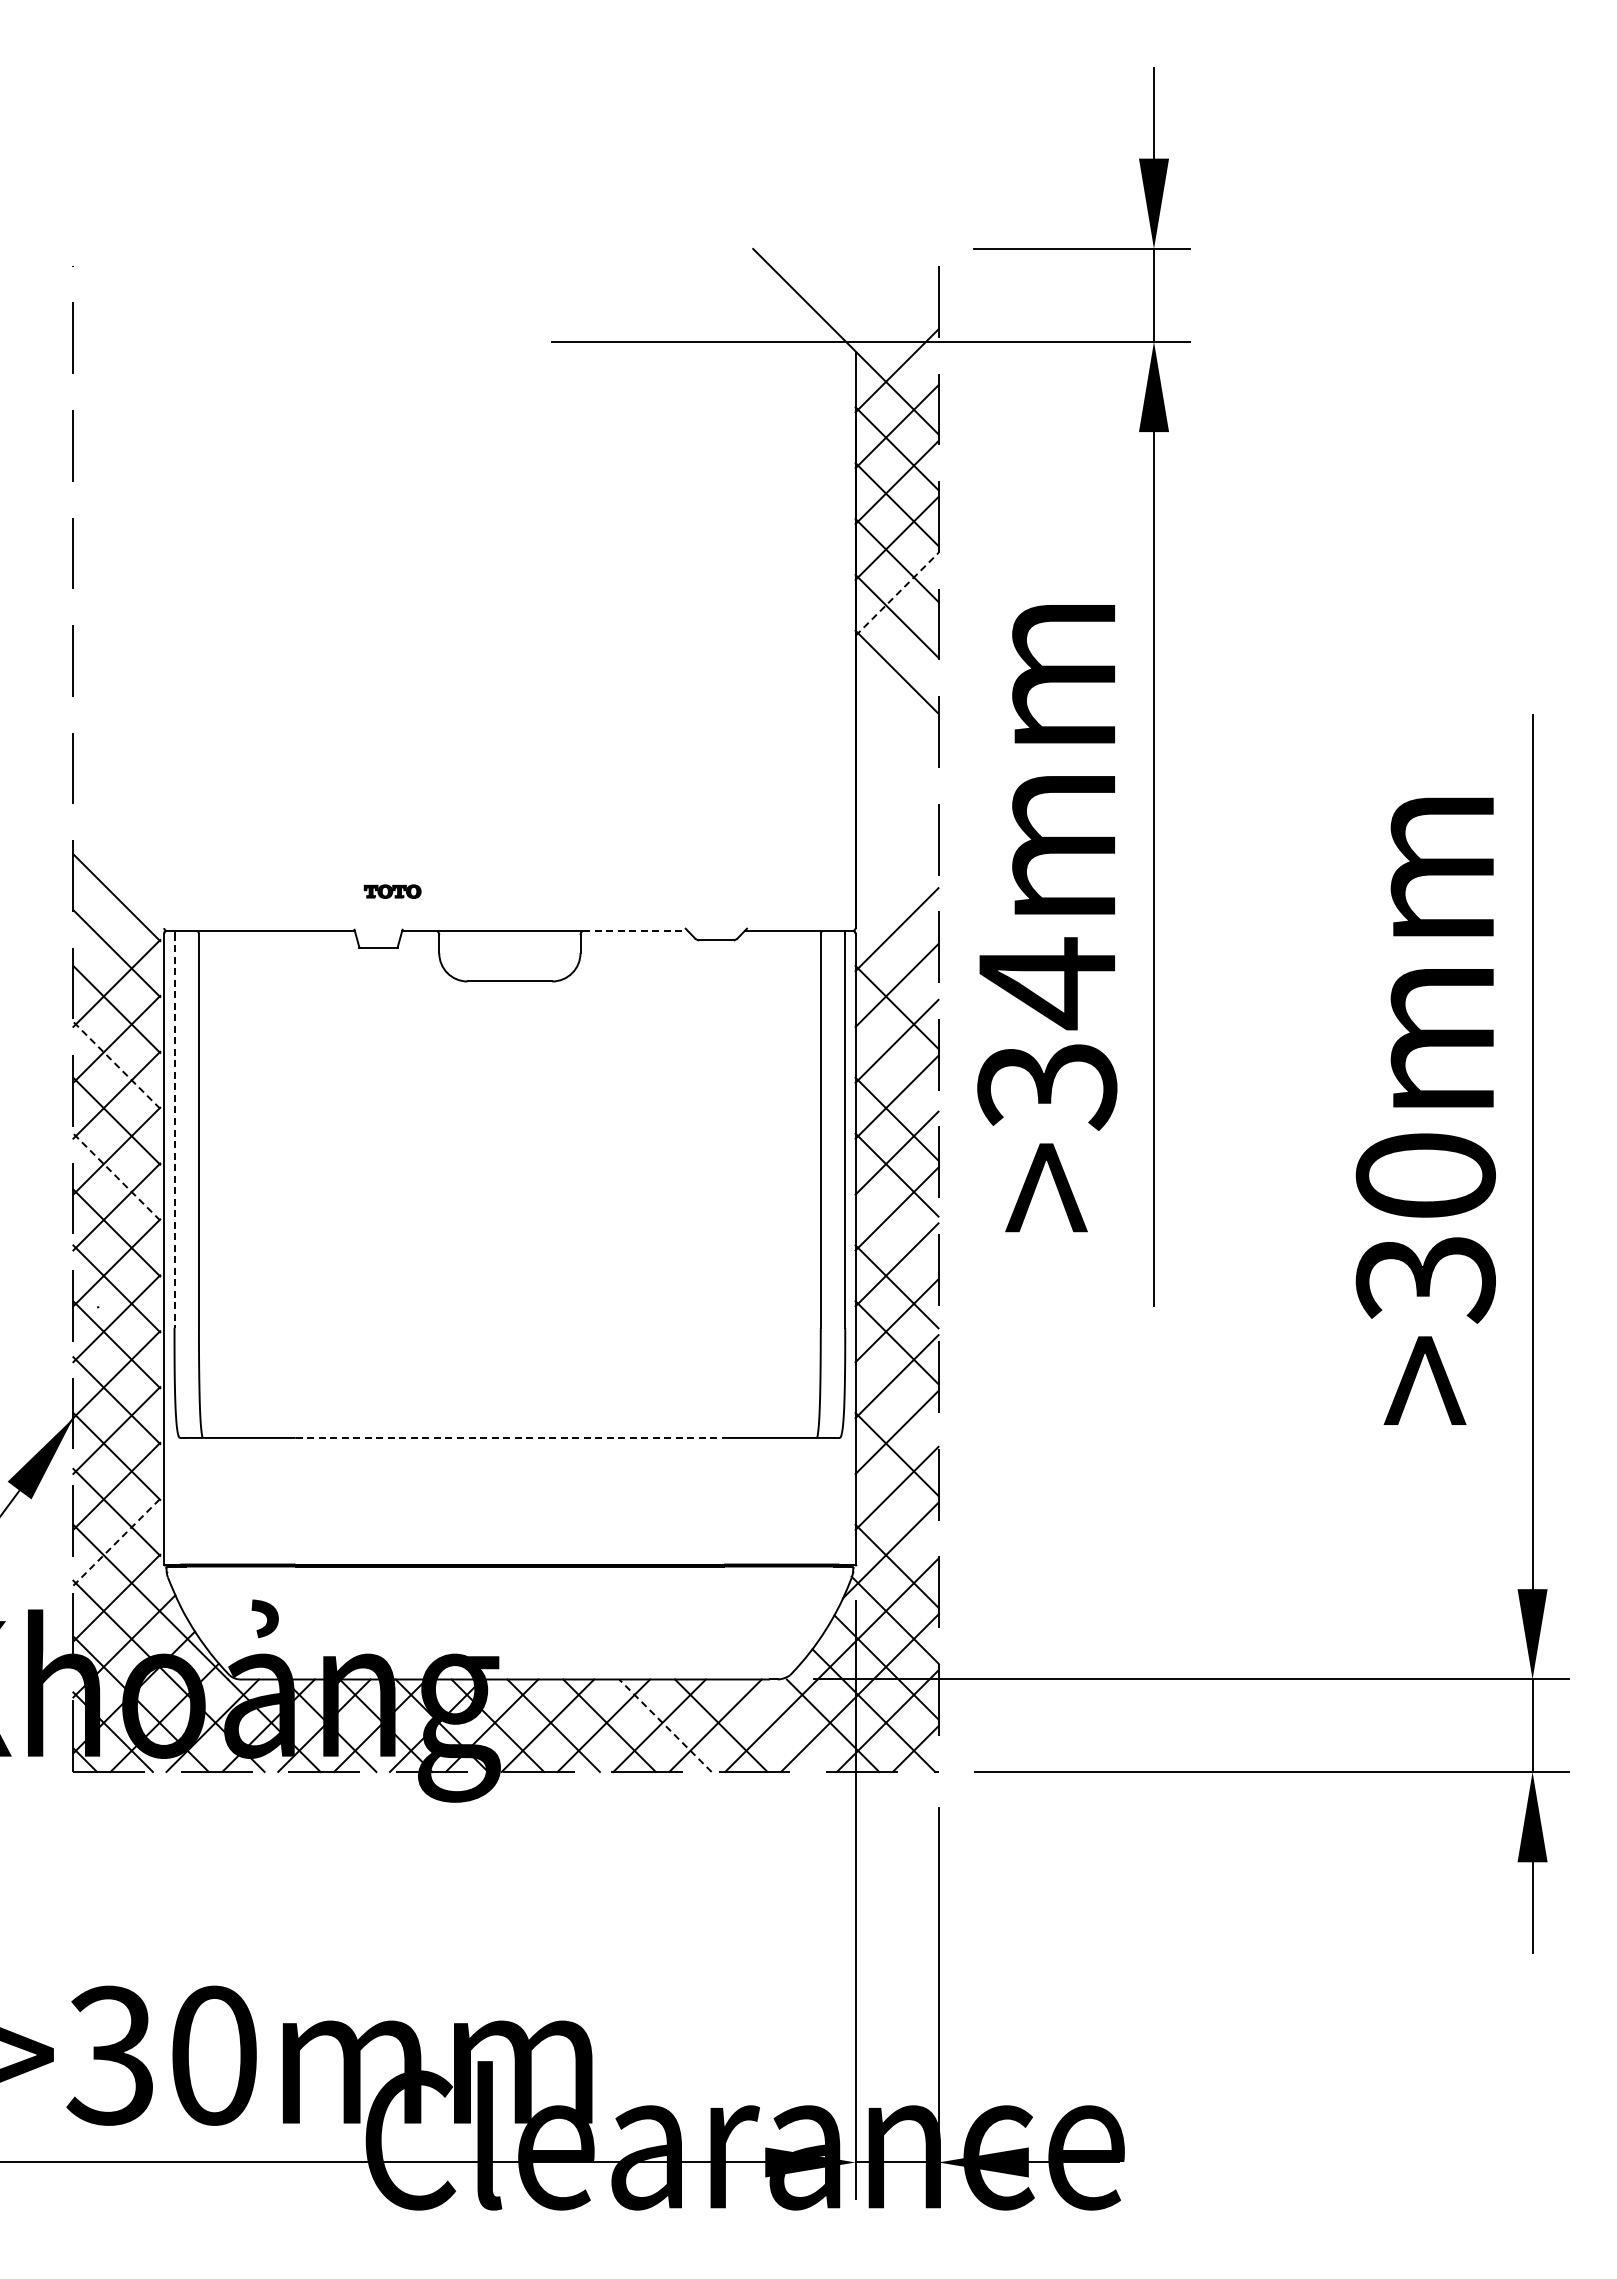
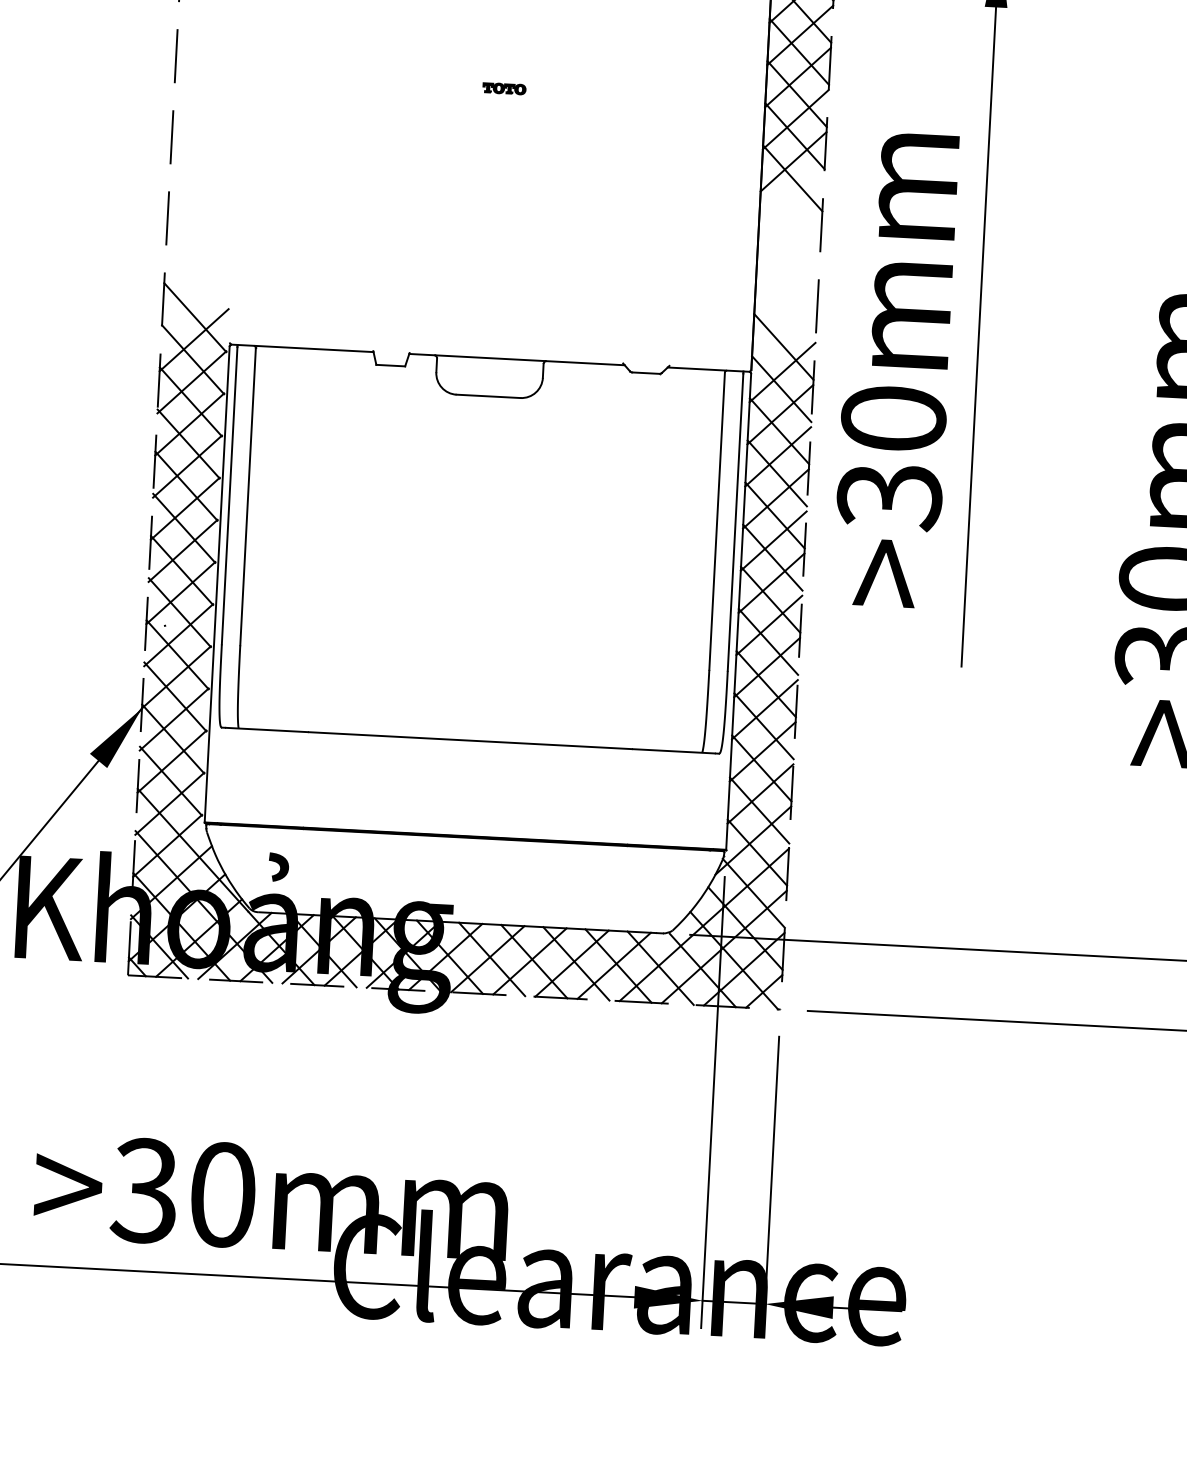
line: (897, 594) -> (796, 119), dashed -> solid
line: (896, 649) -> (793, 161), added
part: (392, 891) -> (504, 88), moved
line: (896, 895) -> (783, 346), added
line: (116, 927) -> (193, 340), added
line: (636, 930) -> (586, 362), dashed -> solid
line: (896, 951) -> (781, 389), added
text: (1047, 983) -> (893, 419), >34mm -> >30mm
line: (896, 1062) -> (776, 472), added
line: (116, 1064) -> (188, 443), dashed -> solid
line: (174, 1131) -> (229, 496), dashed -> solid
line: (116, 1176) -> (184, 527), dashed -> solid
line: (896, 1230) -> (770, 599), added
line: (896, 1398) -> (763, 726), added
line: (510, 1437) -> (470, 740), dashed -> solid
line: (896, 1509) -> (759, 809), added
line: (117, 1541) -> (170, 803), dashed -> solid
line: (665, 1725) -> (576, 963), dashed -> solid
line: (776, 1725) -> (660, 968), added

